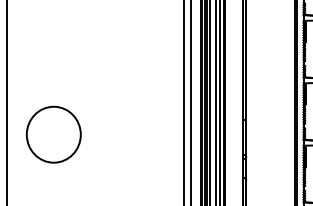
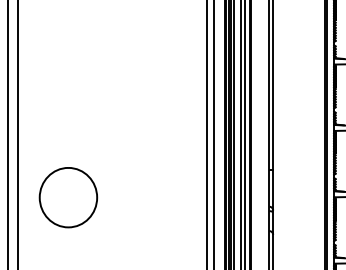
part: (53, 134) -> (68, 197), moved

